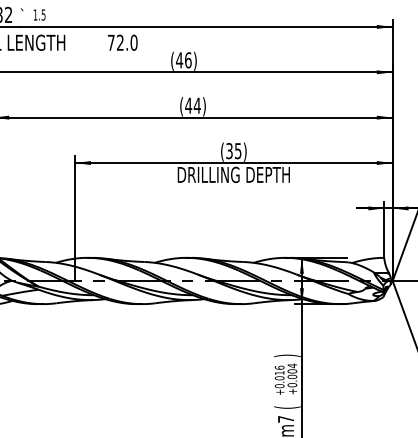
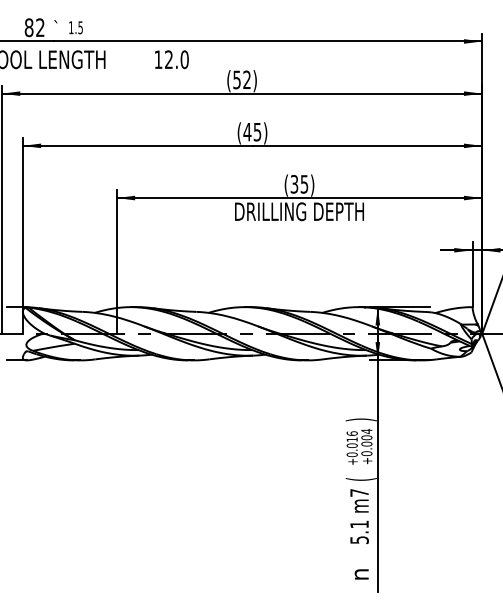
text: (111, 42) -> (158, 59), 72.0 -> 12.0
text: (183, 59) -> (241, 79), (46) -> (52)
text: (197, 106) -> (257, 132), (44) -> (45)

